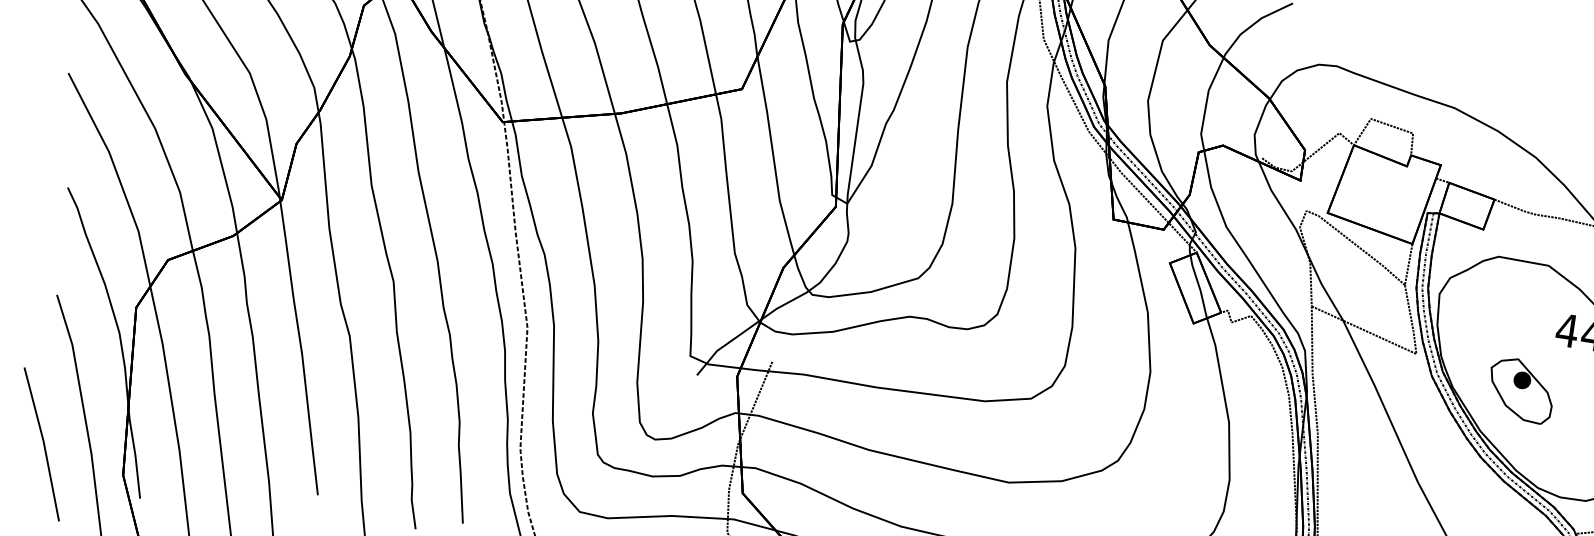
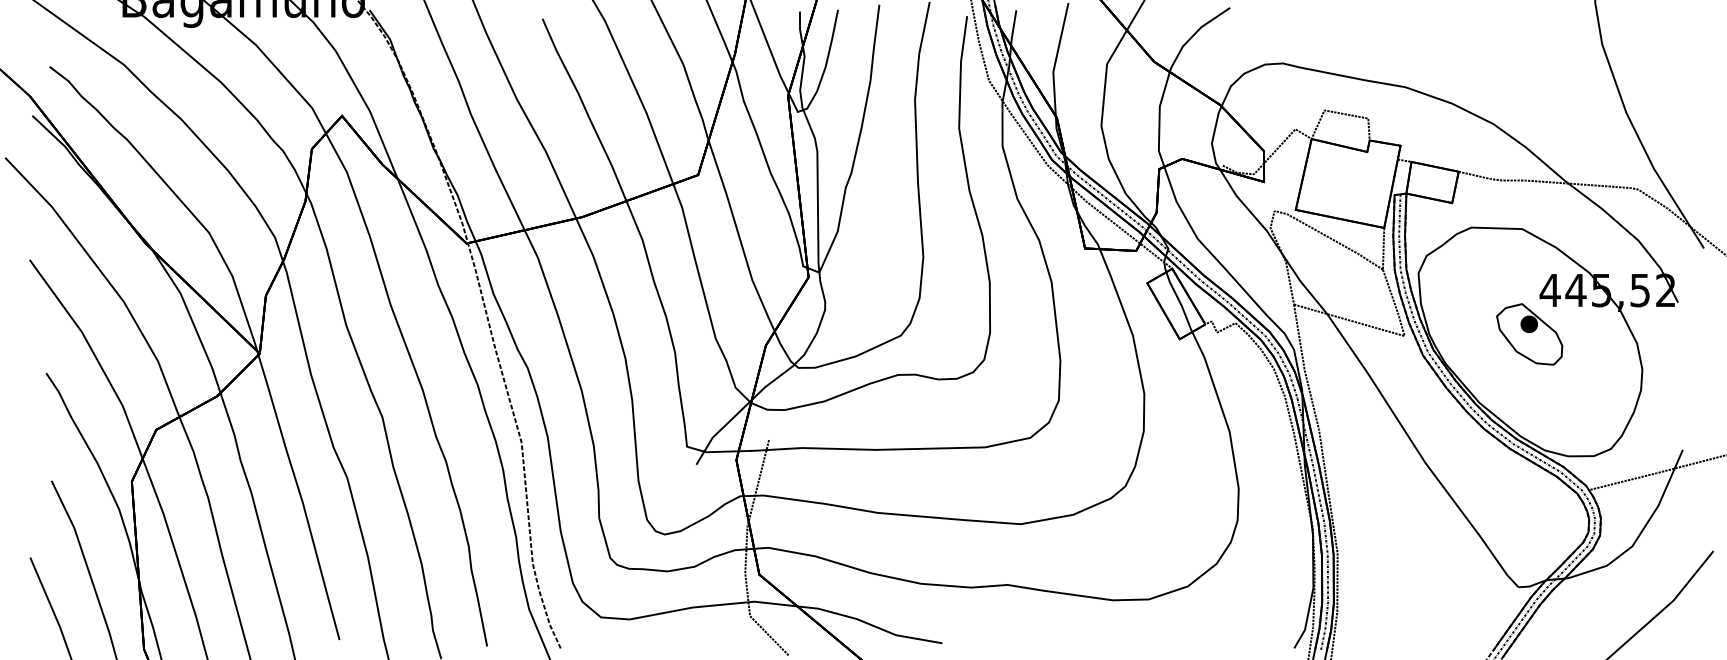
part: (1521, 390) -> (1529, 334), moved

